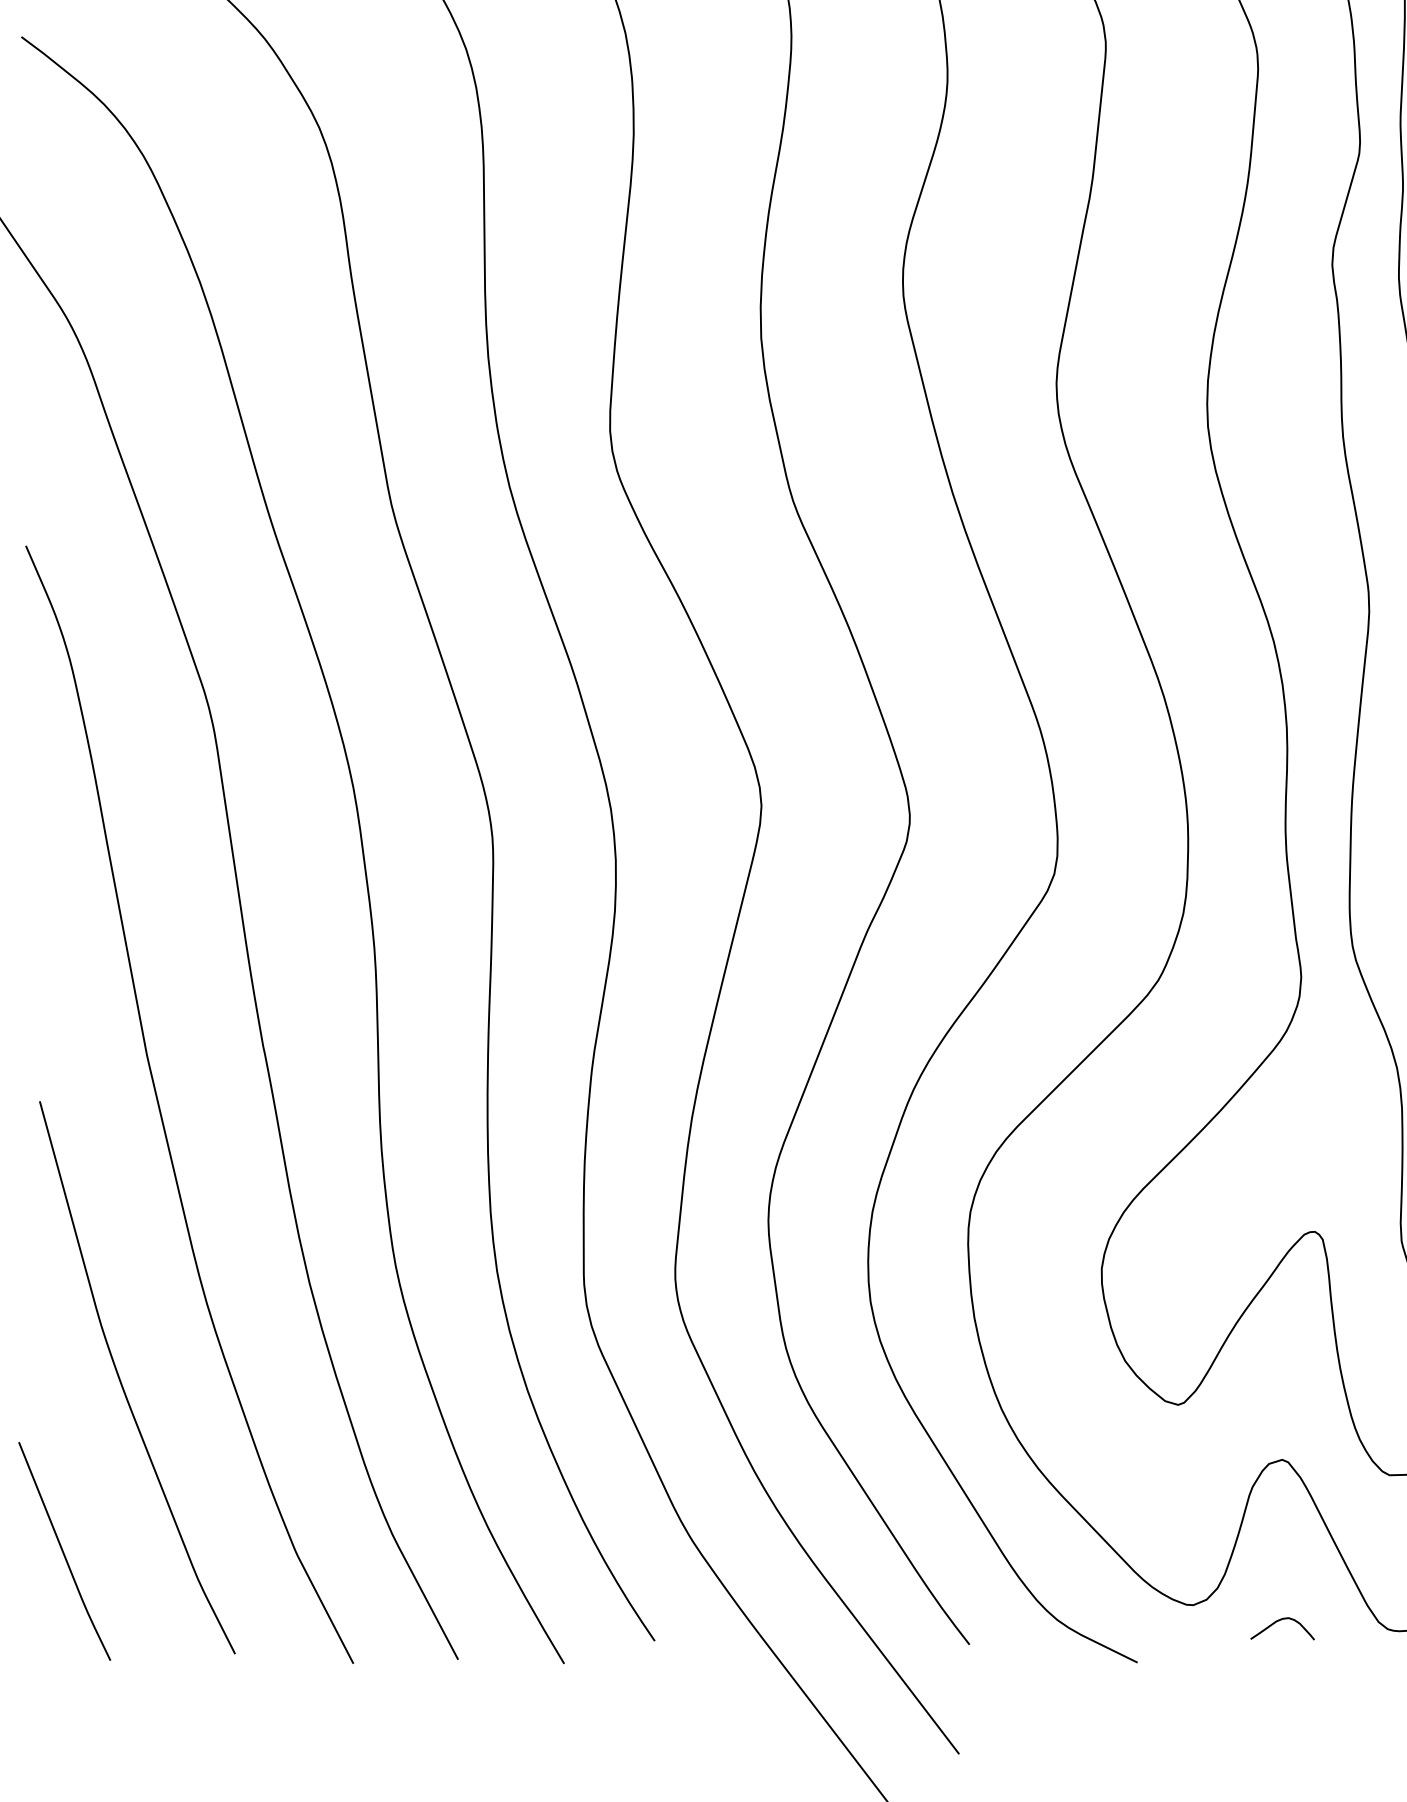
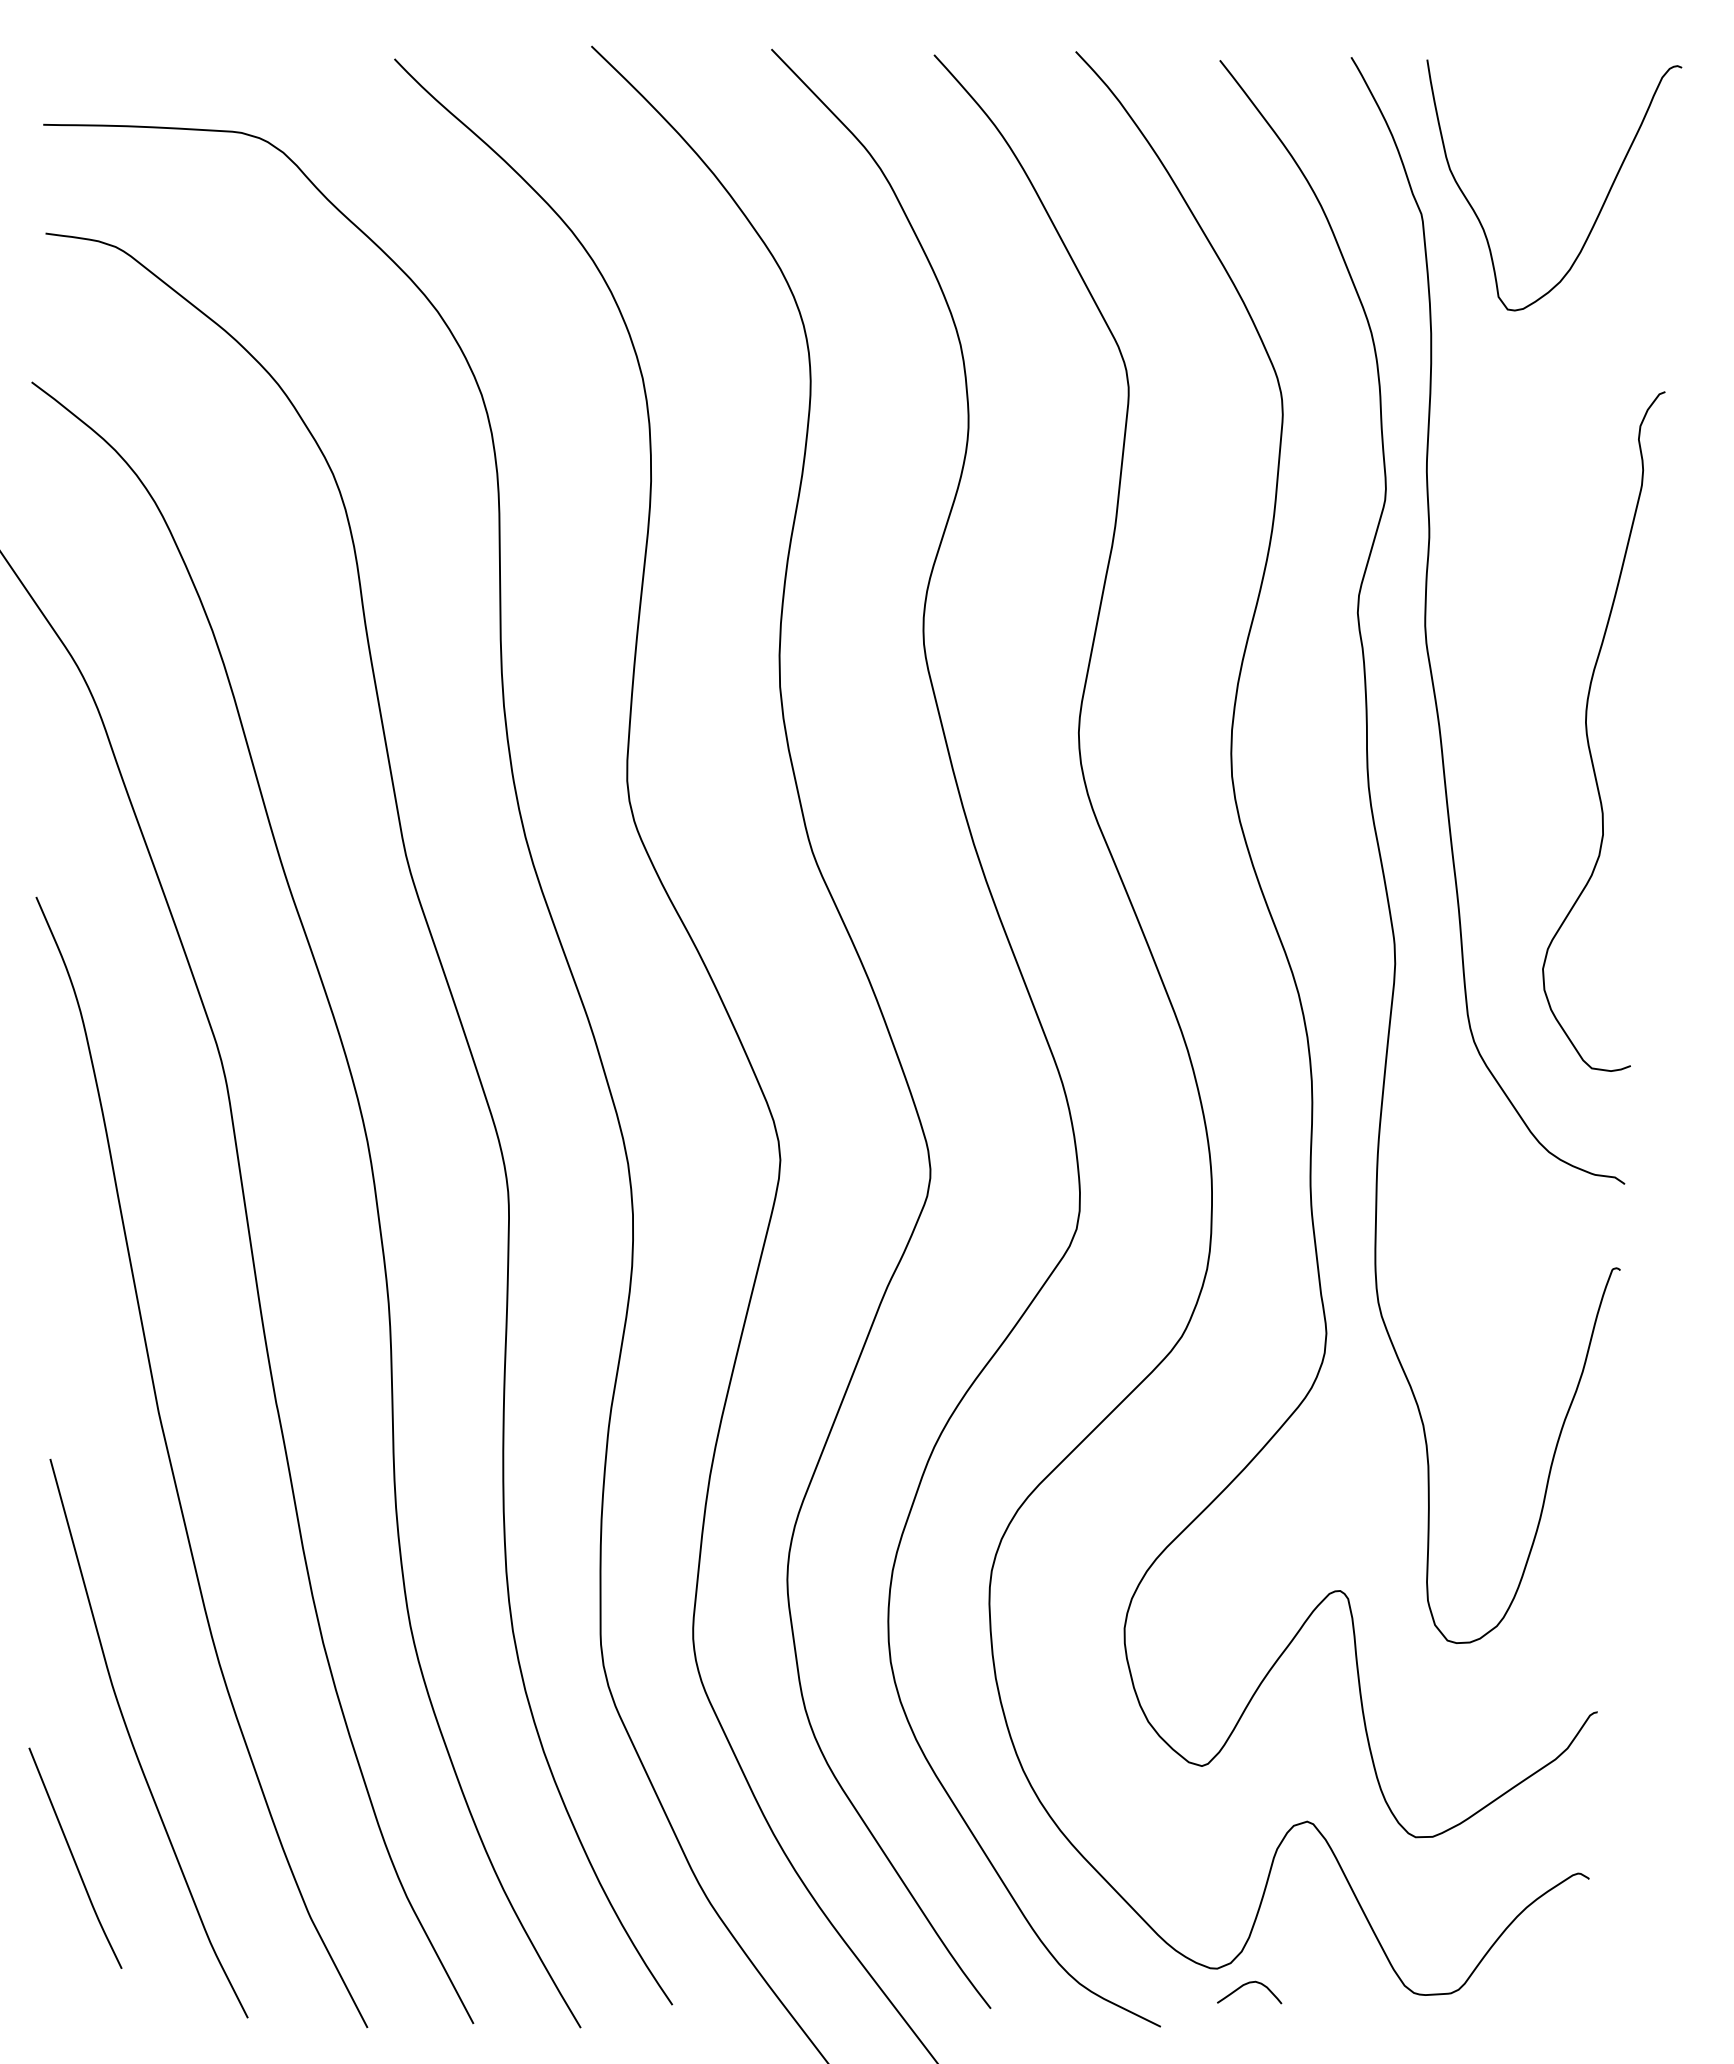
curve: (63, 1550) -> (74, 1857), moved
curve: (1278, 1621) -> (1245, 1985), moved

